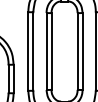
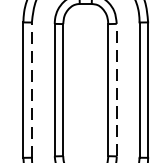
line: (33, 51) -> (32, 90), solid -> dashed
line: (82, 51) -> (116, 90), solid -> dashed

